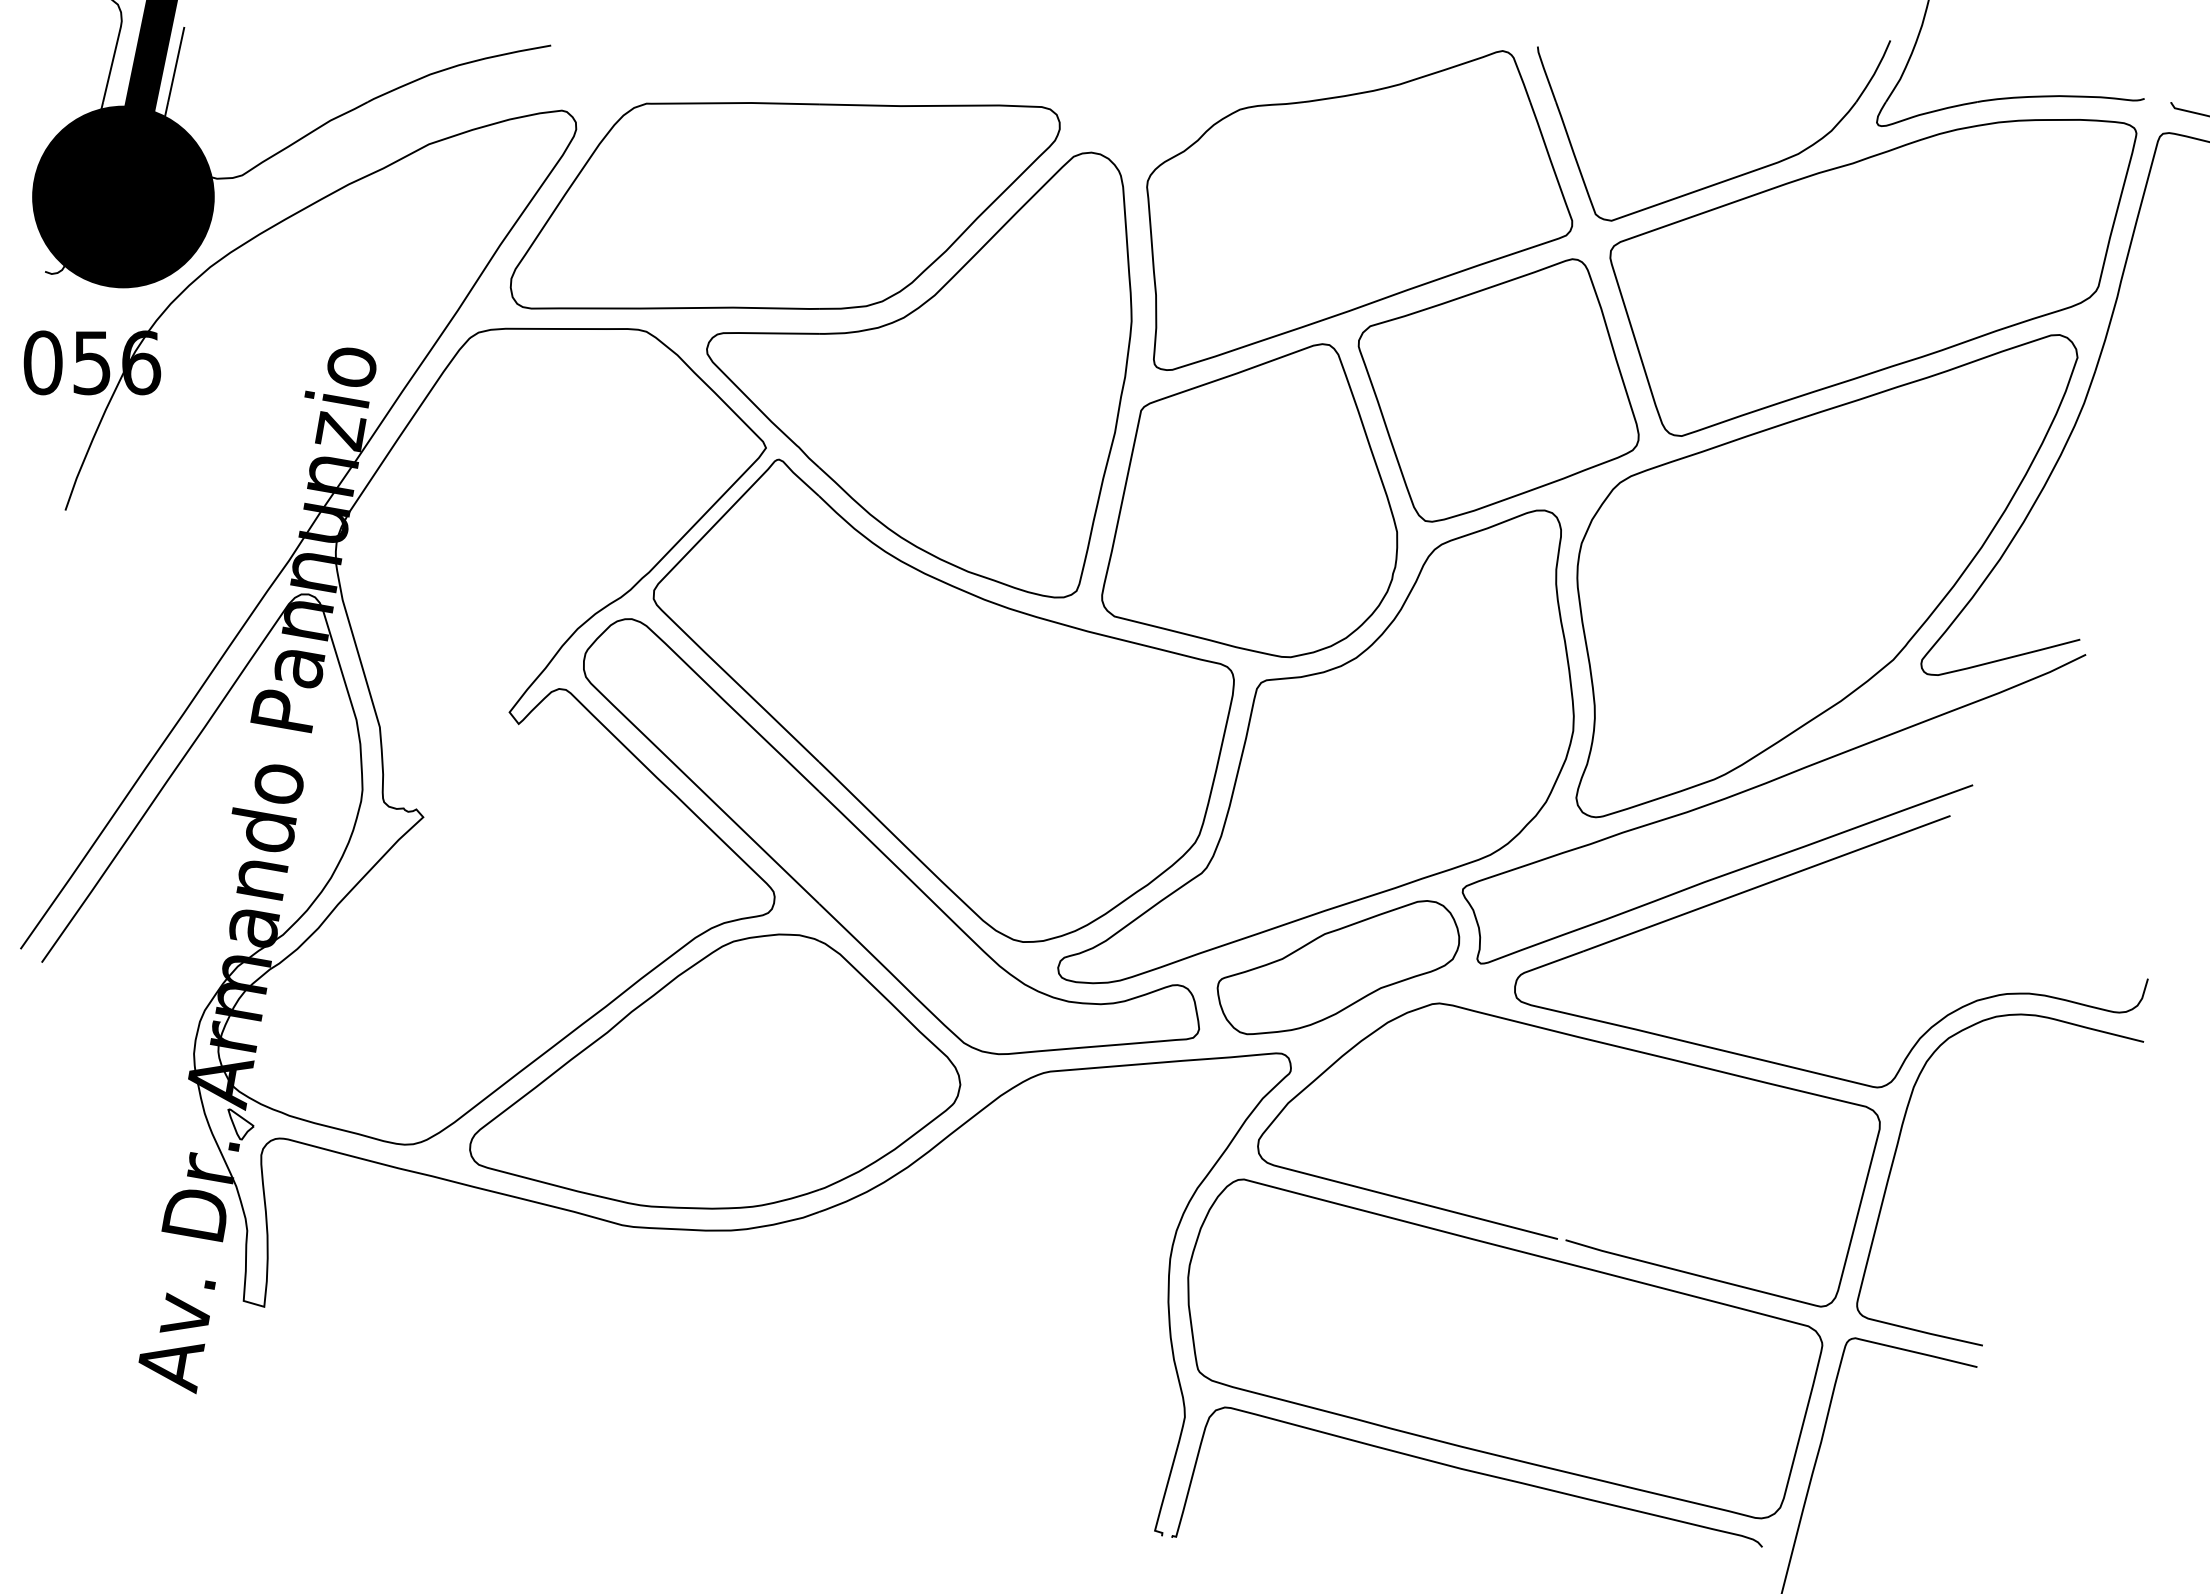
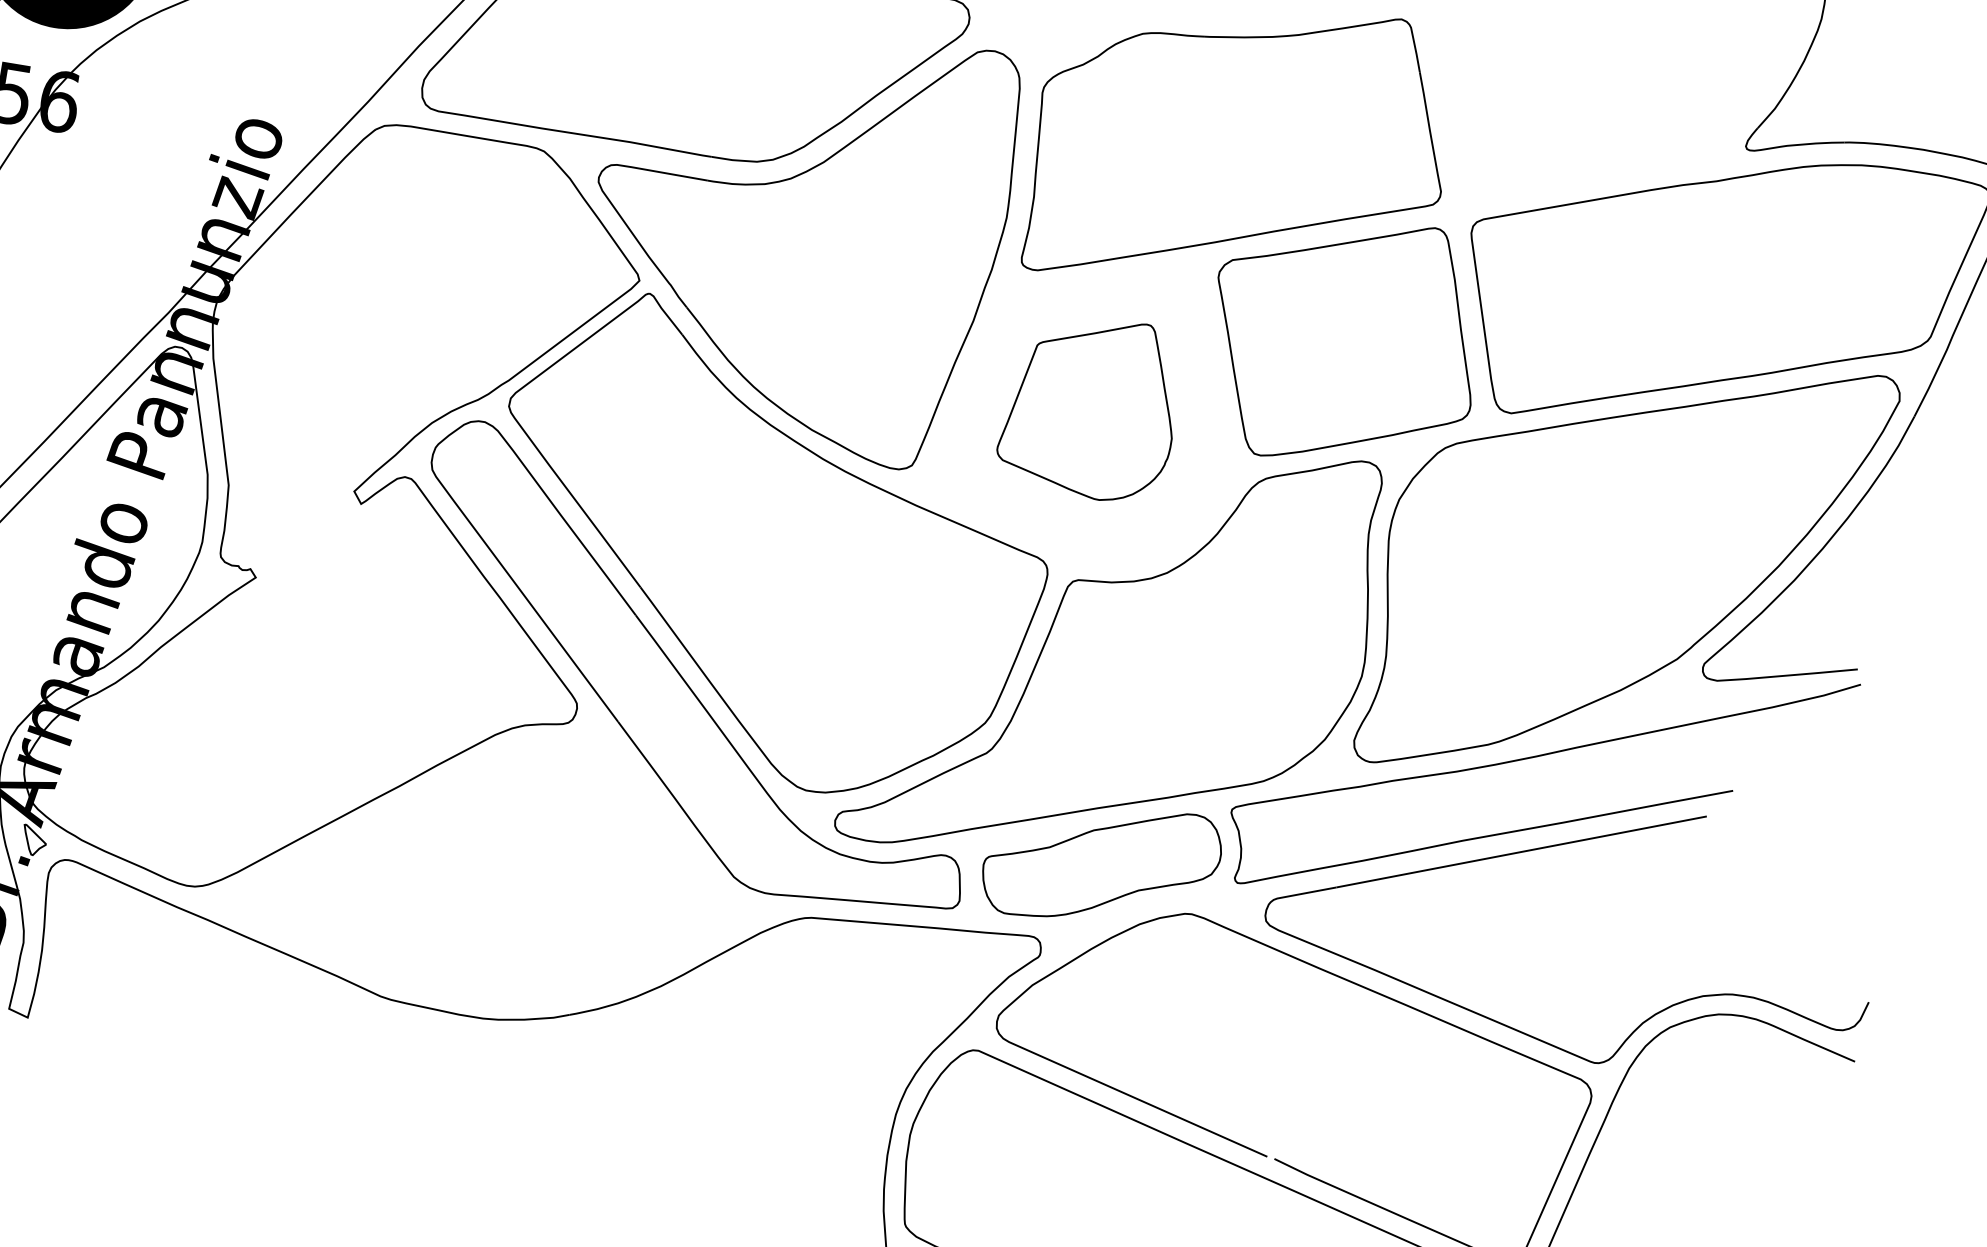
part: (1728, 178) -> (1596, 176), removed
part: (1249, 500) -> (1090, 406), size x0.6
part: (715, 1071) -> (493, 865), removed

